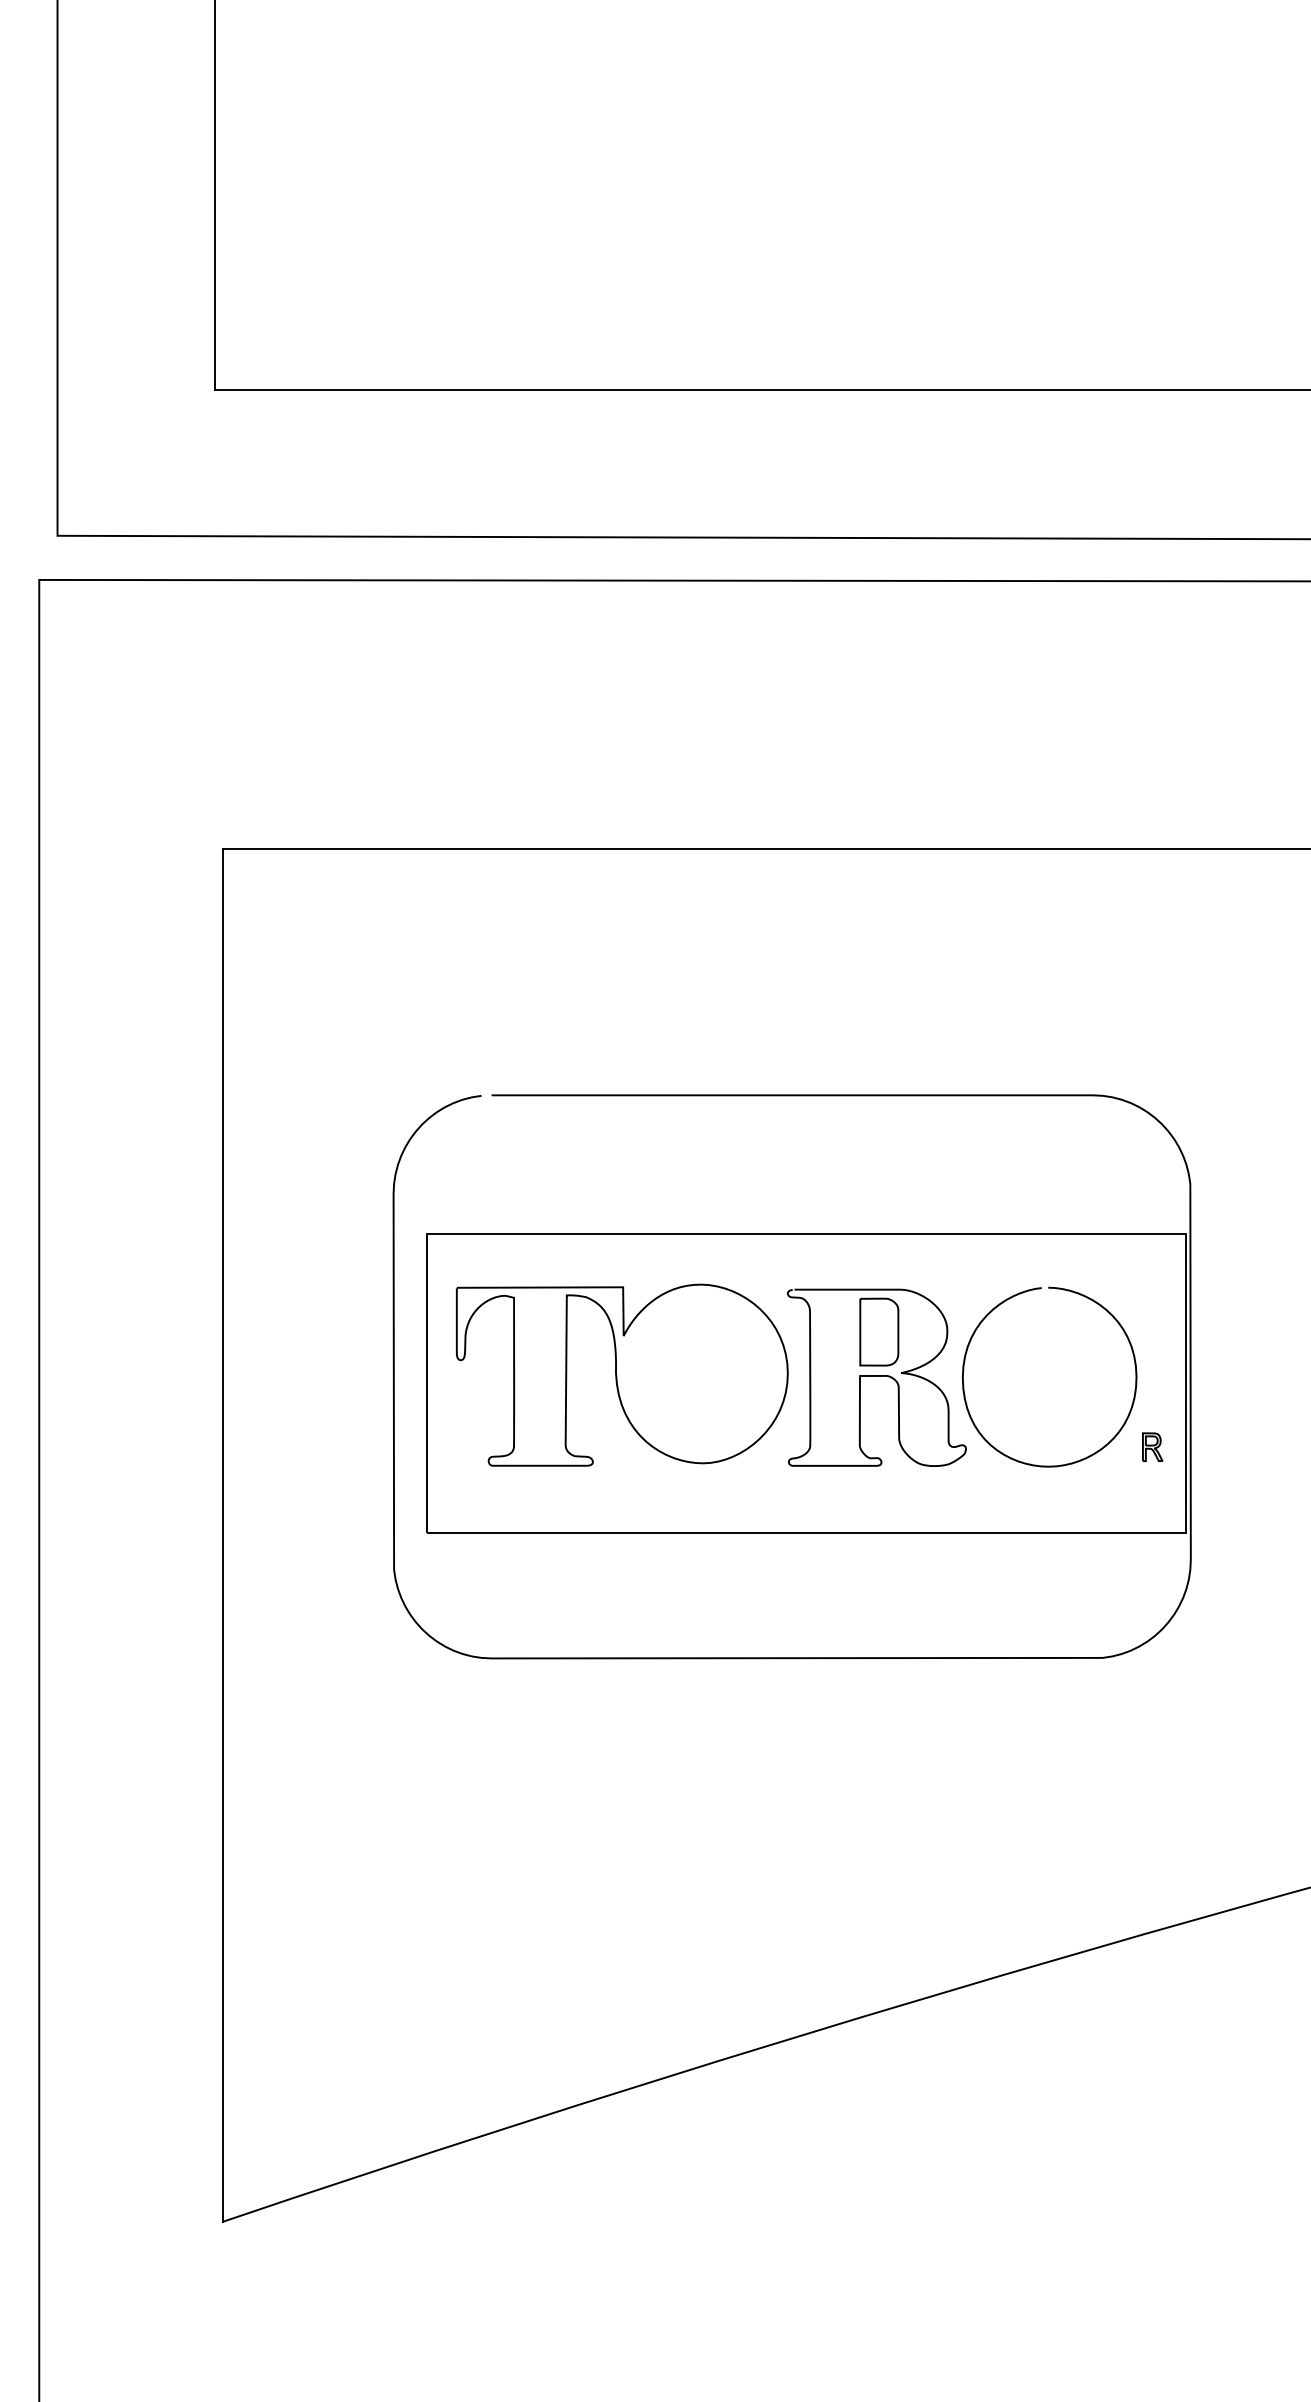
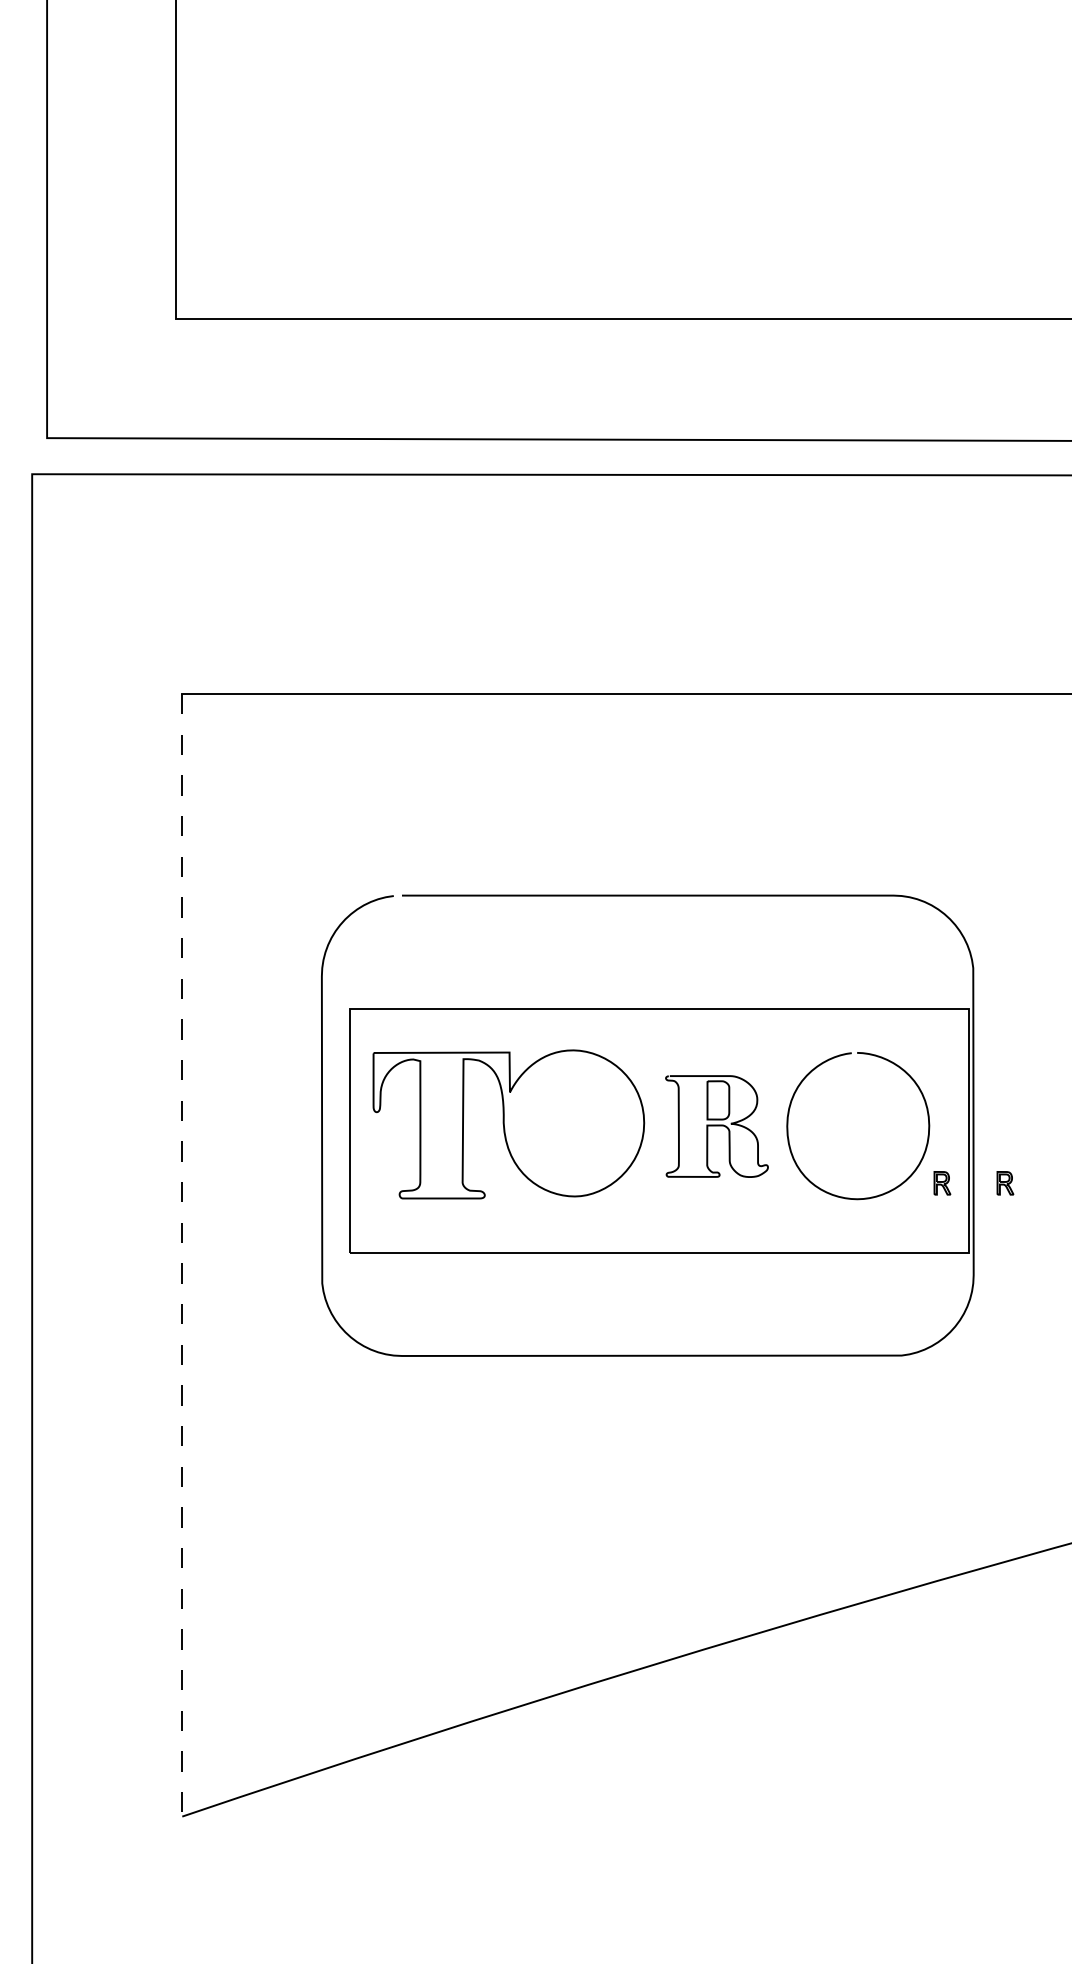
part: (876, 1377) -> (716, 1126), size x0.7
part: (1229, 1447) -> (1005, 1183), added
line: (223, 1535) -> (182, 1255), solid -> dashed

